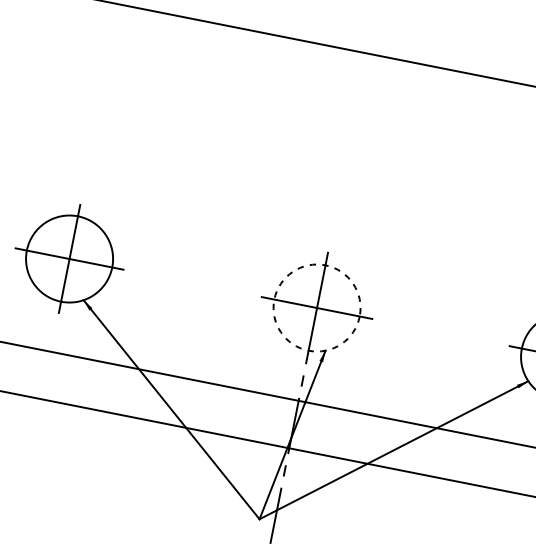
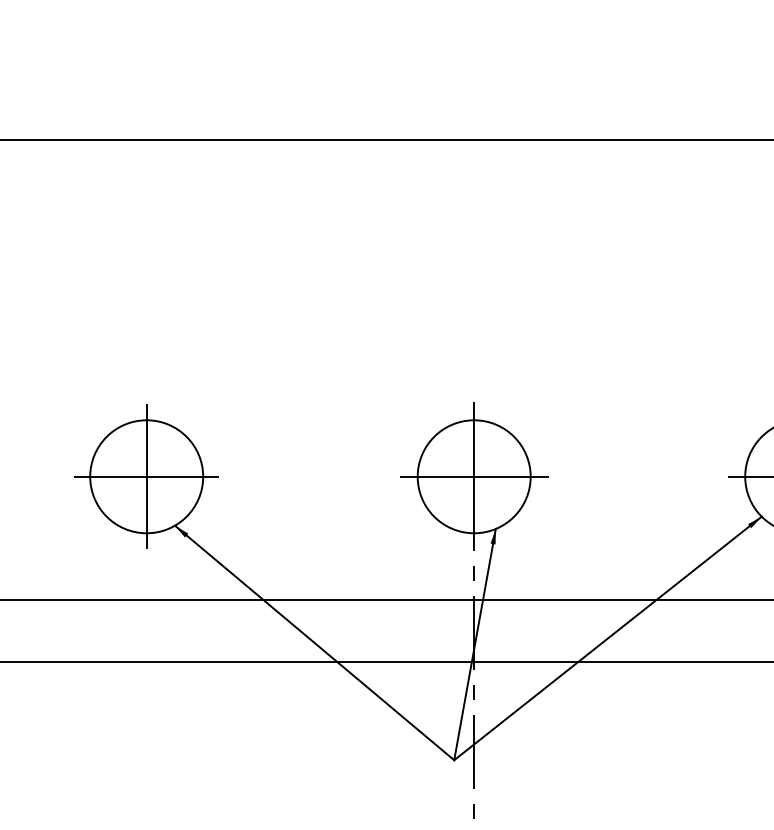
circle: (316, 307) -> (473, 476), dashed -> solid

